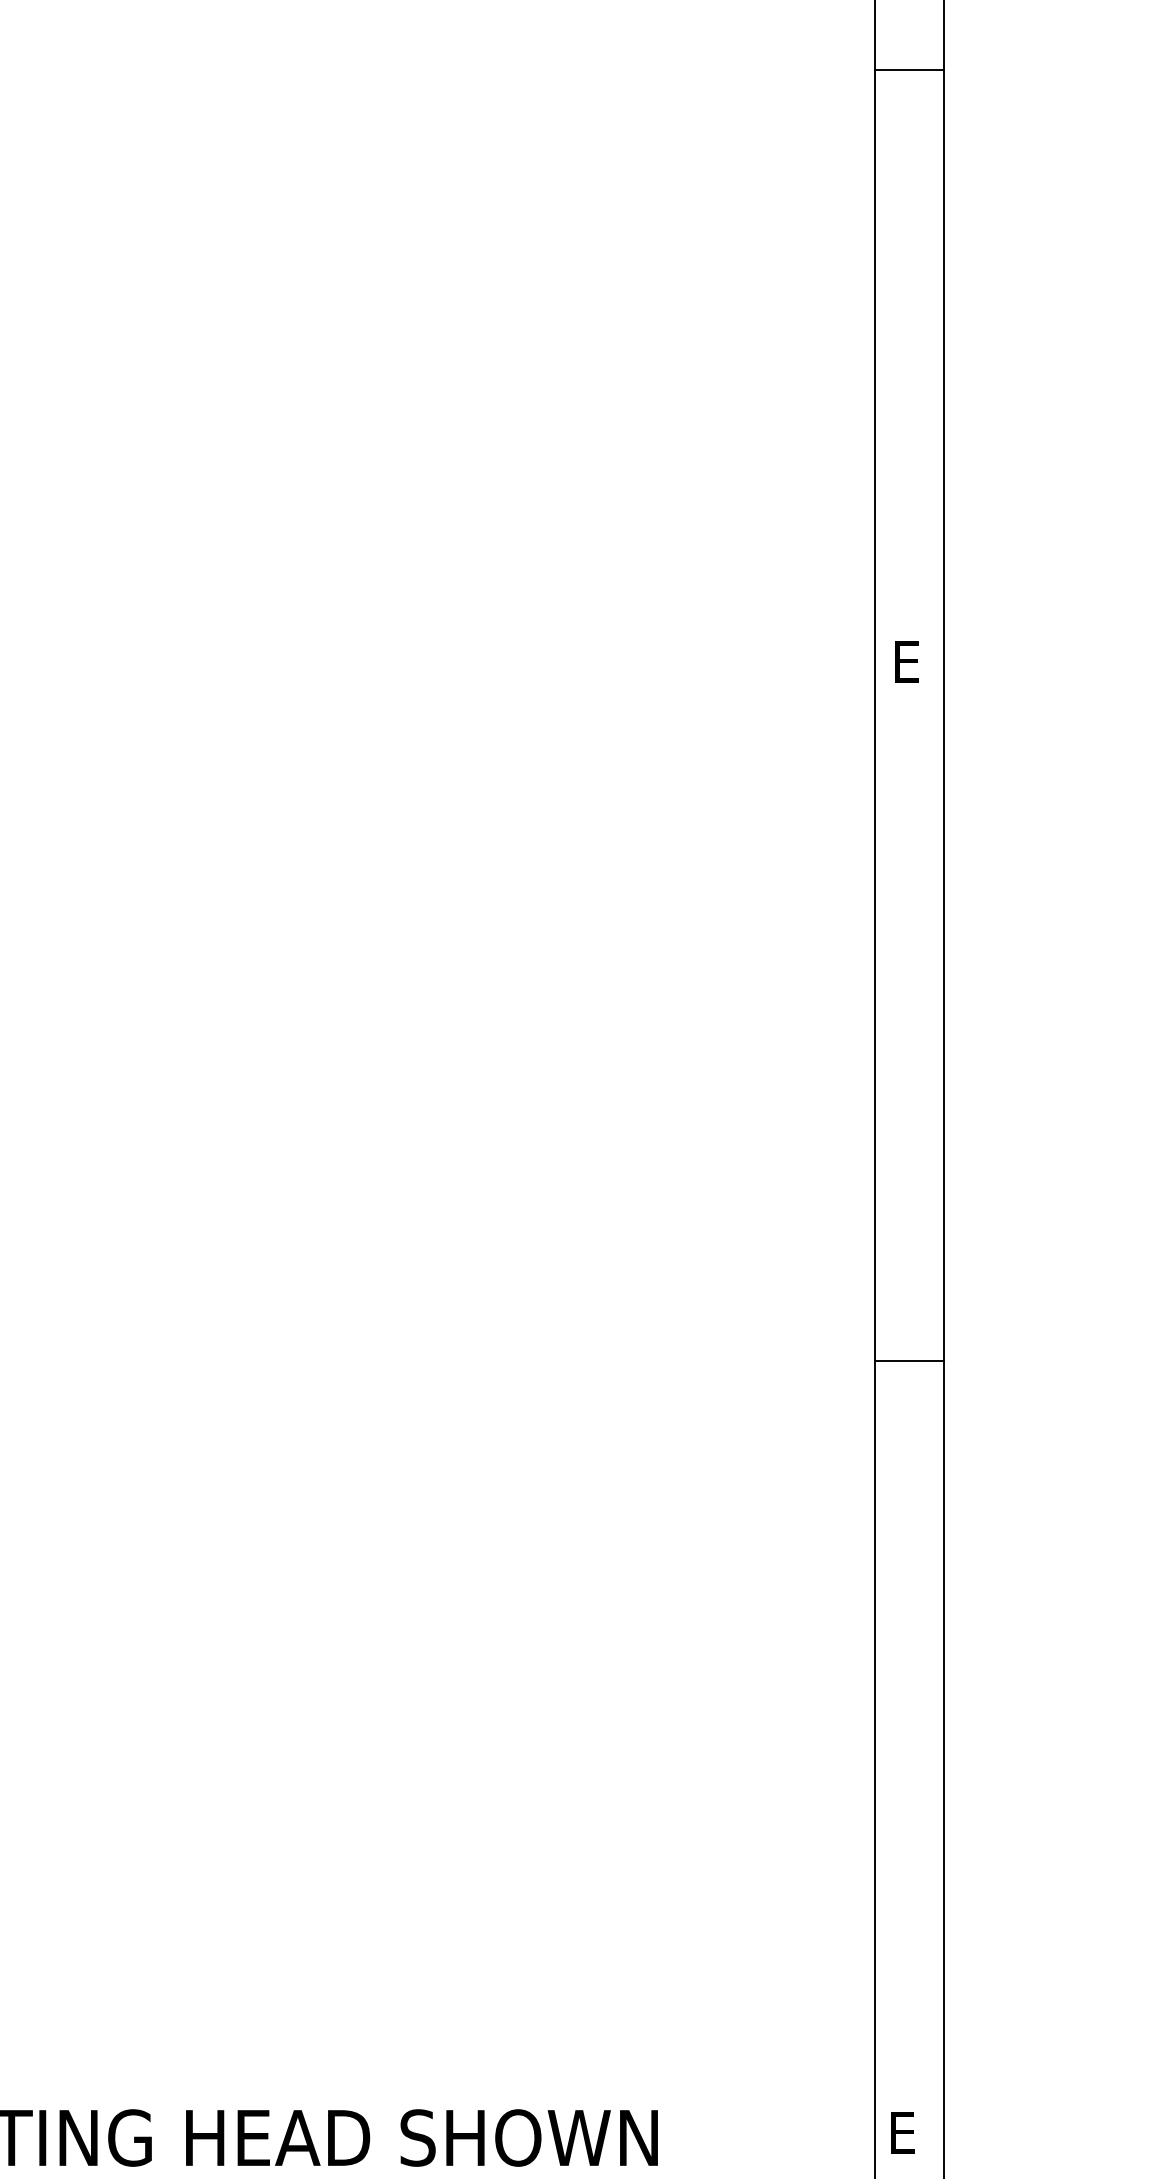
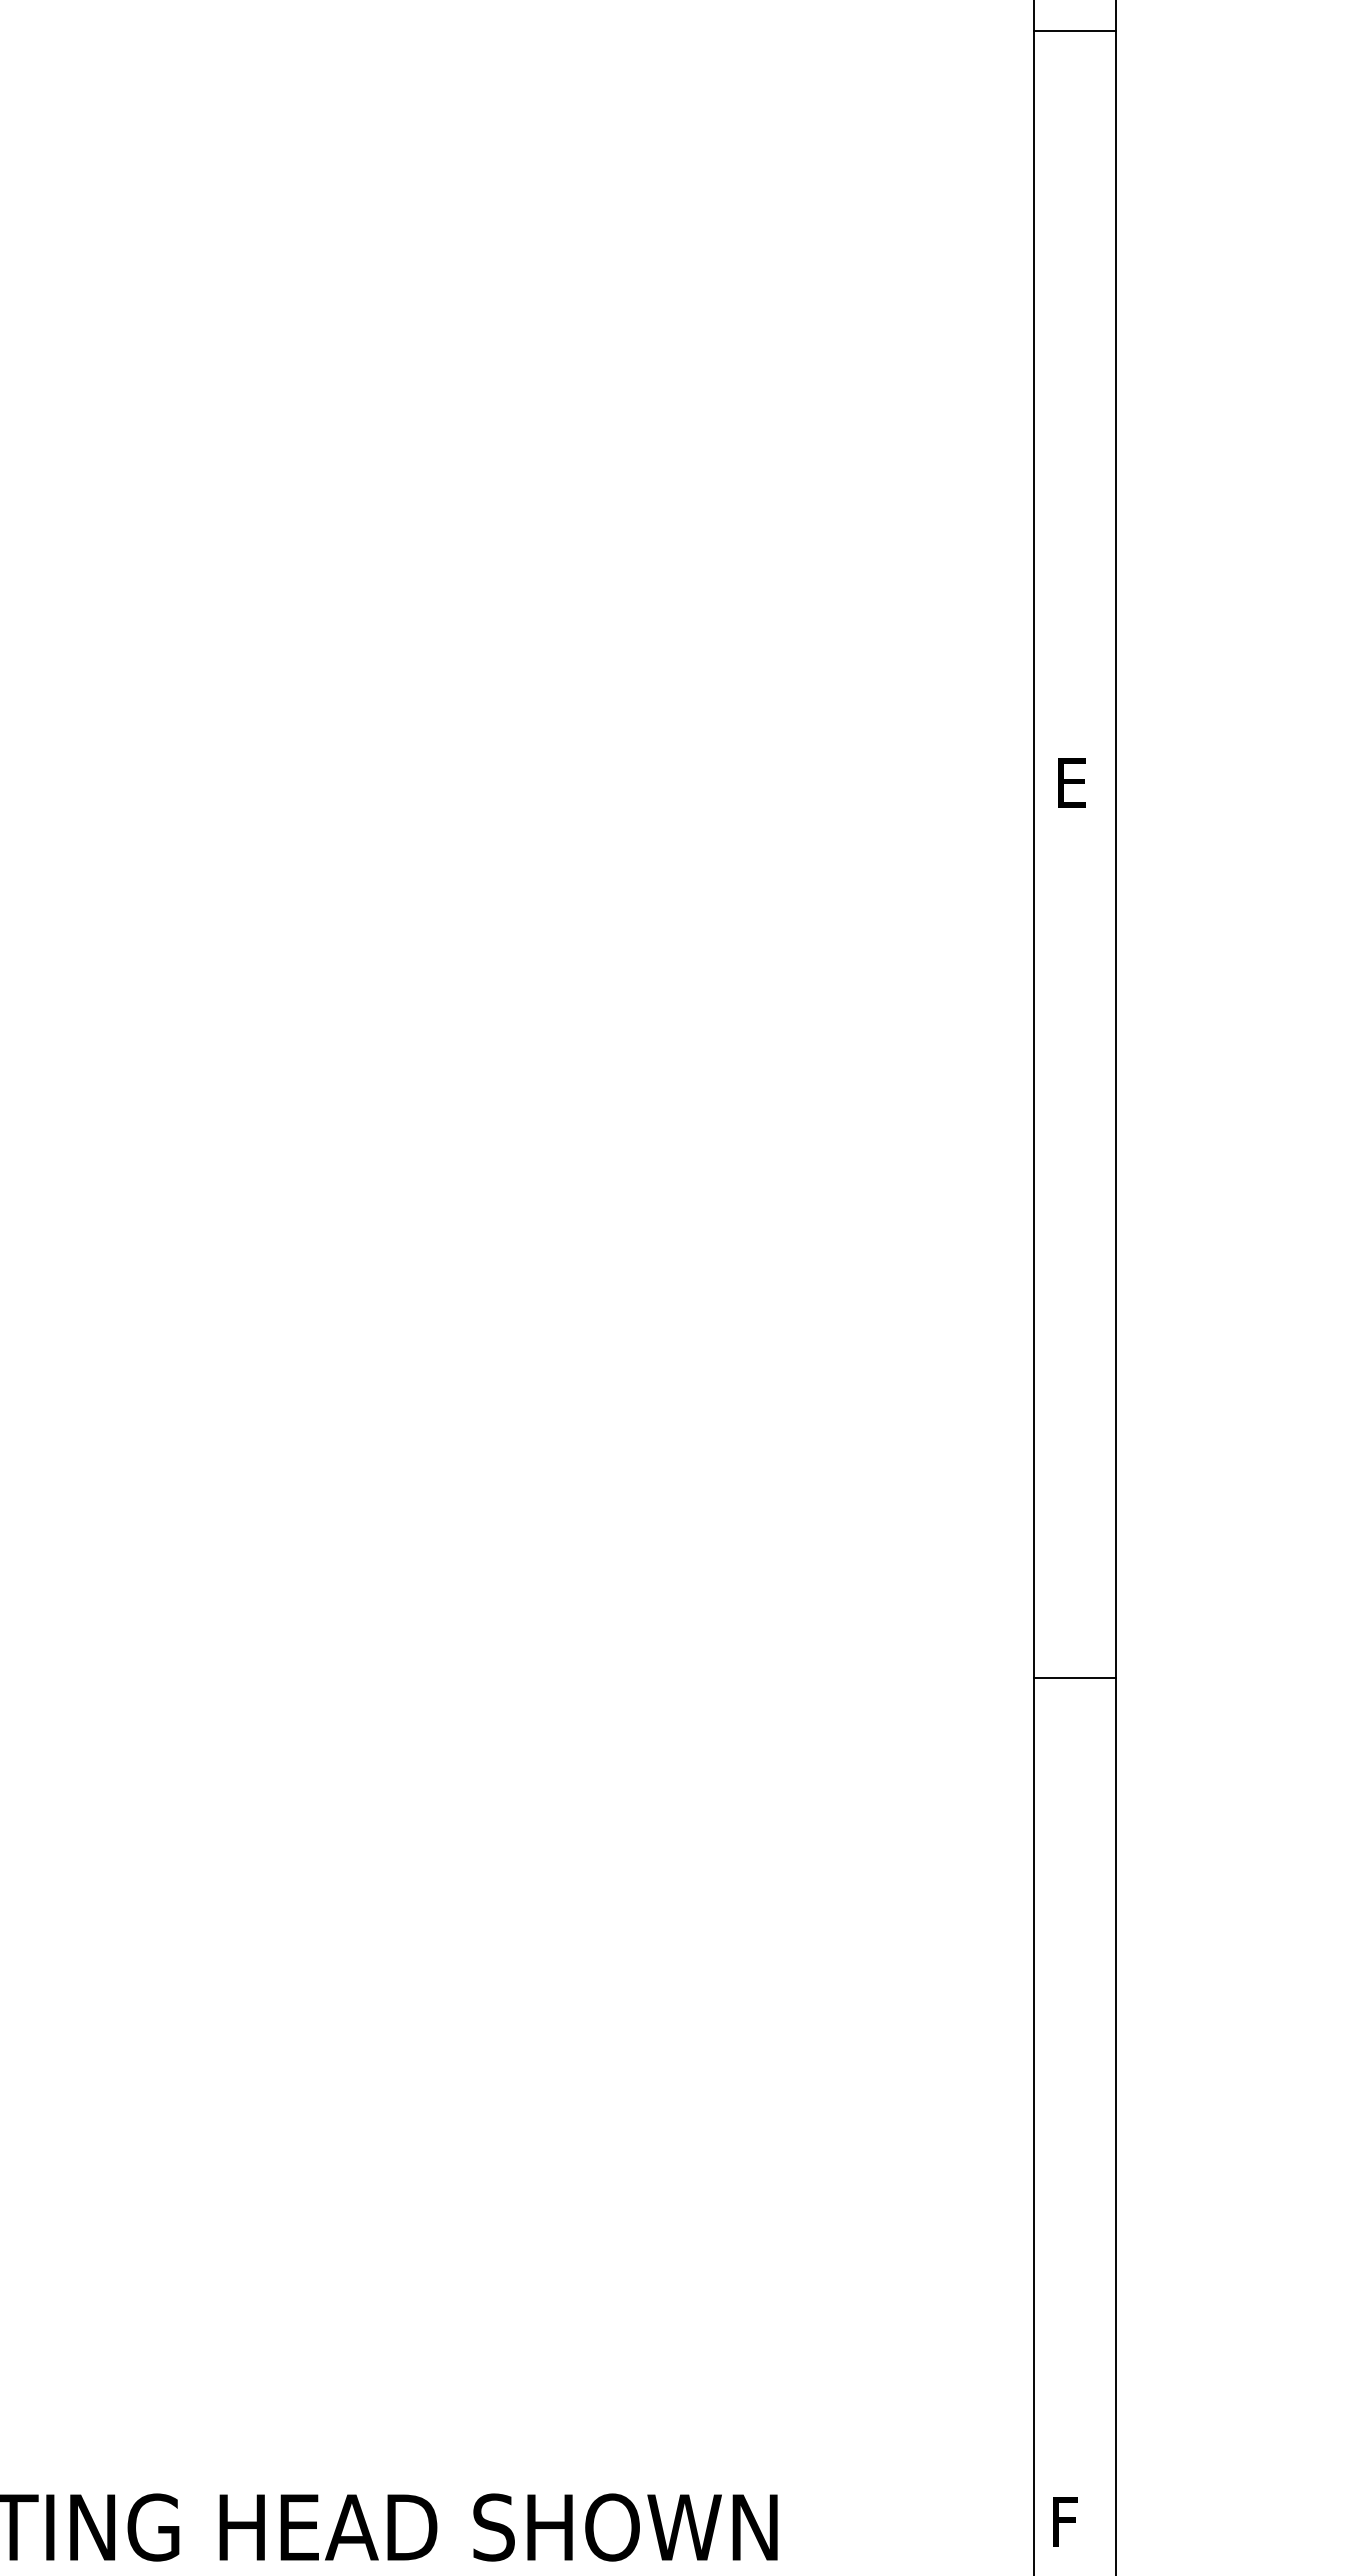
line: (909, 69) -> (1074, 30), moved
line: (909, 1361) -> (1074, 1677), moved
text: (904, 2132) -> (1069, 2521), E -> F

